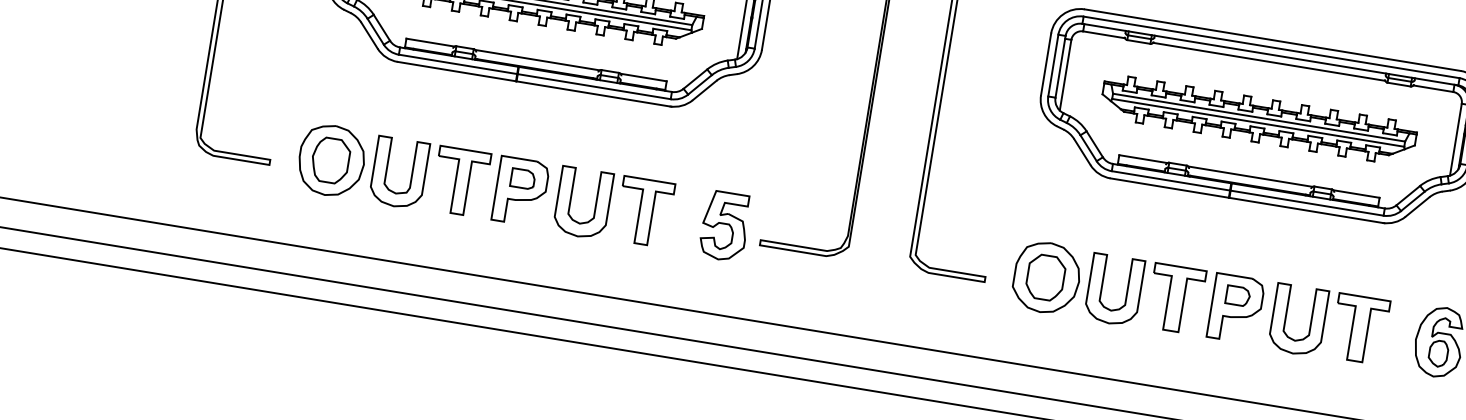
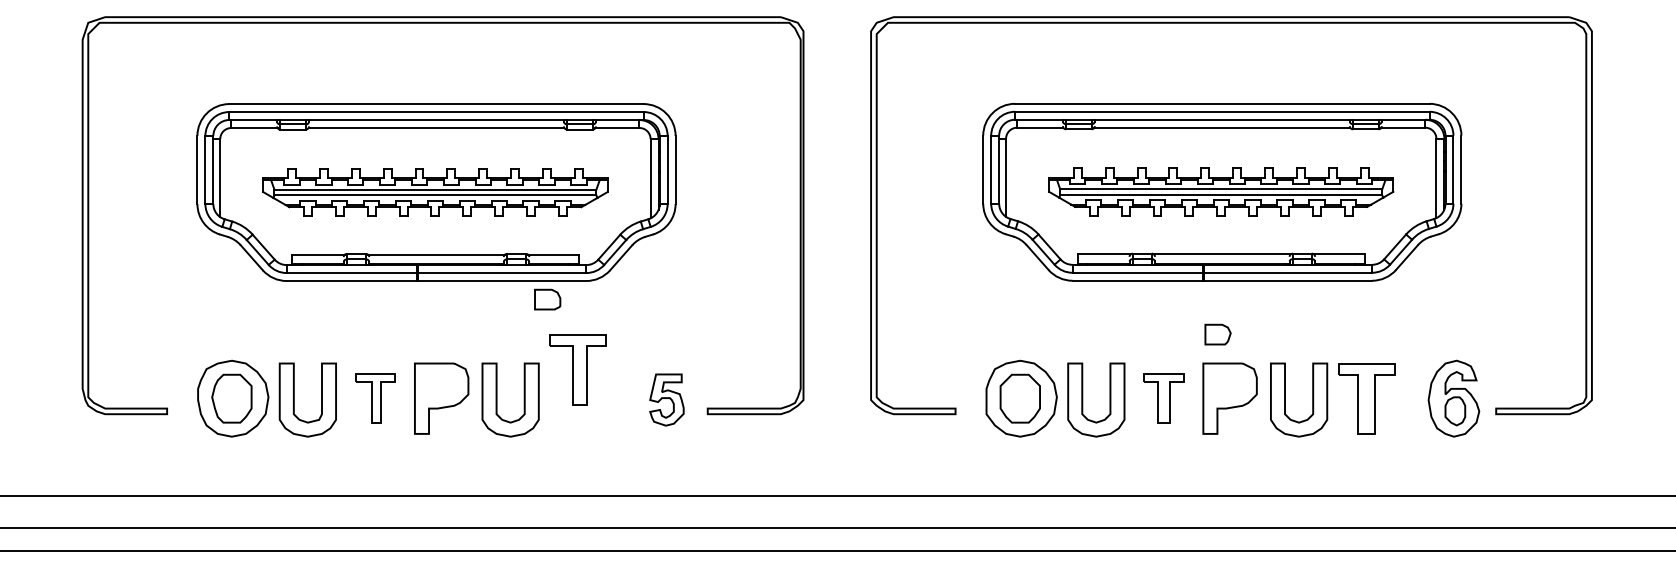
part: (522, 178) -> (547, 299), moved
part: (460, 181) -> (375, 398), size x0.7
part: (644, 211) -> (577, 369), moved
part: (724, 225) -> (666, 399), size x0.7
part: (1237, 295) -> (1217, 334), moved
part: (1175, 298) -> (1163, 398), size x0.7

